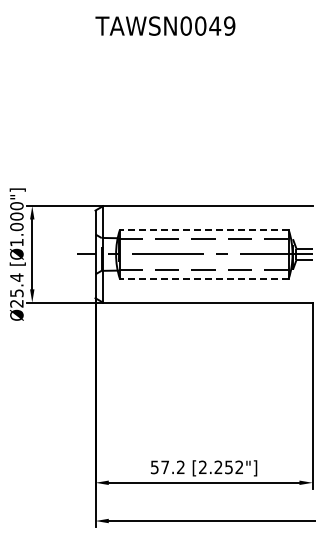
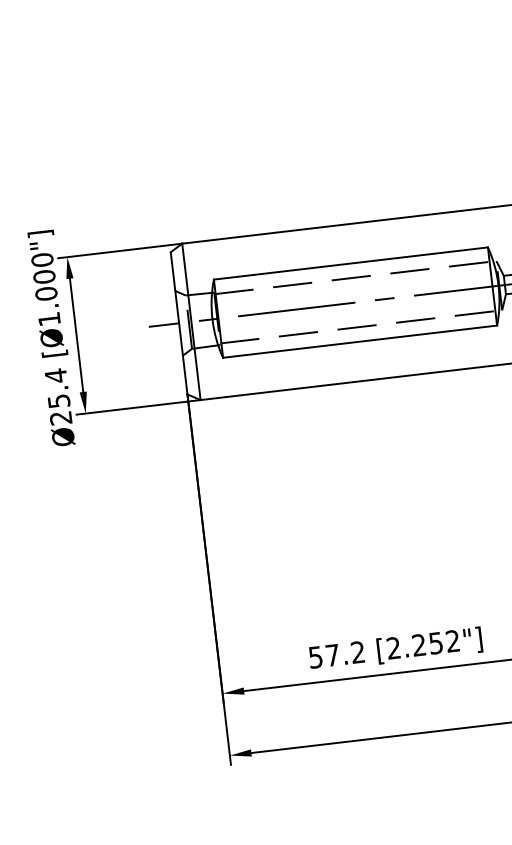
line: (203, 230) -> (349, 263), dashed -> solid
line: (203, 278) -> (358, 341), dashed -> solid

